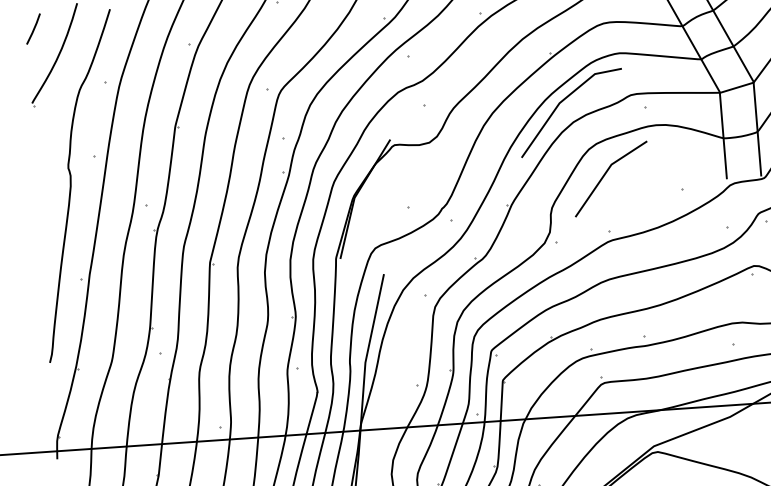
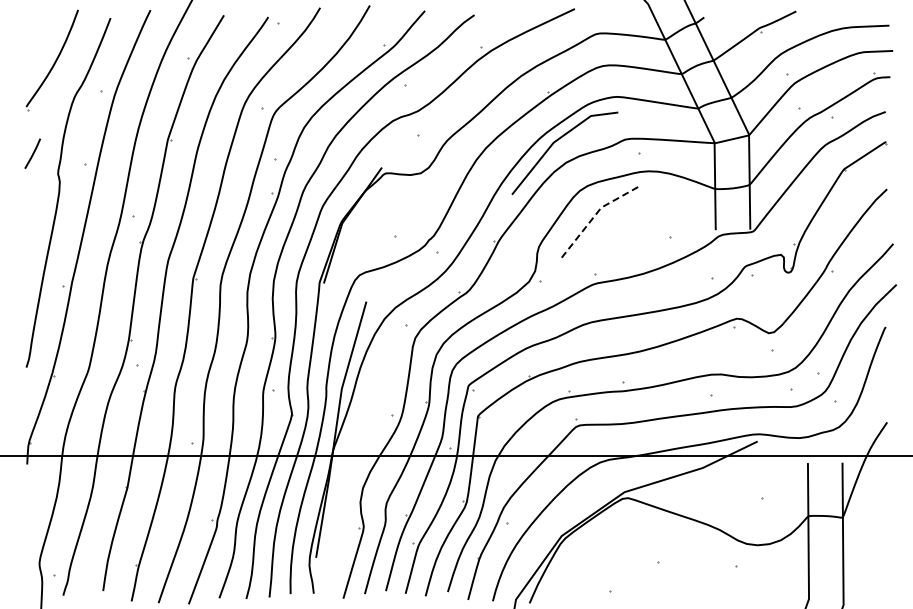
line: (33, 28) -> (32, 153), moved
line: (606, 172) -> (595, 215), solid -> dashed

